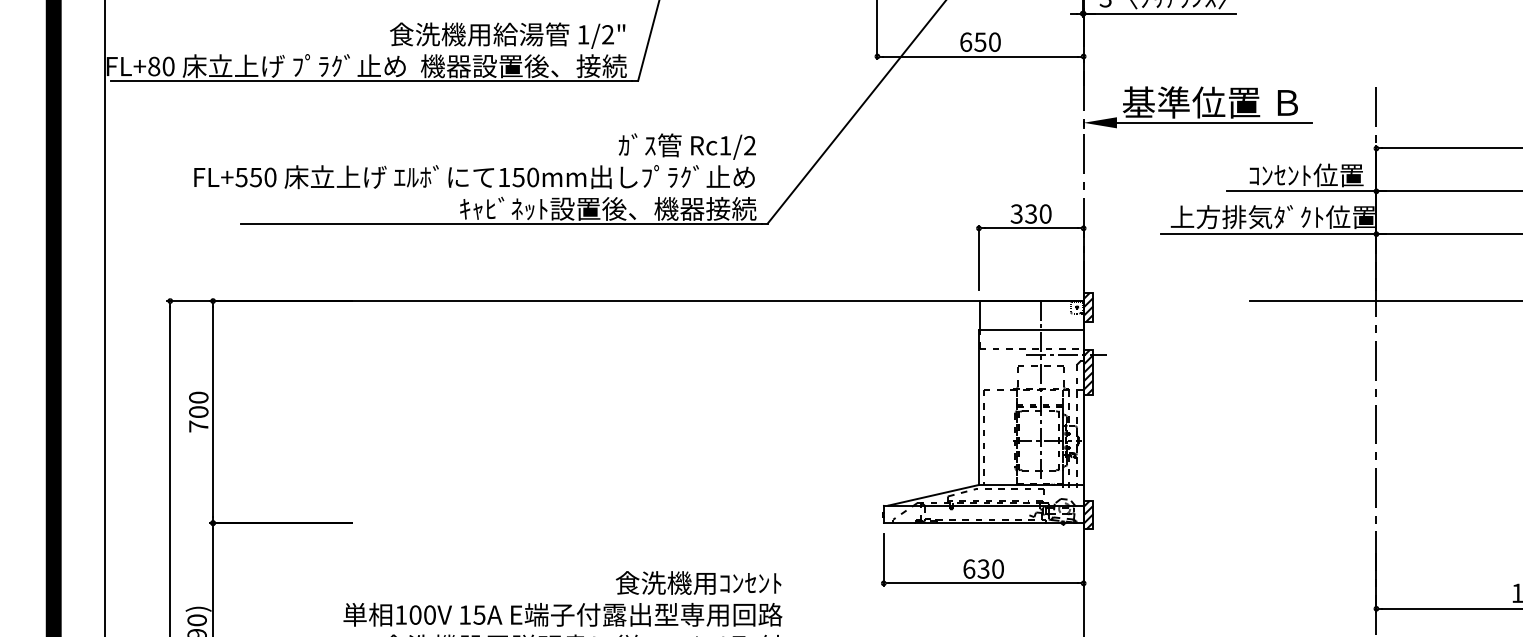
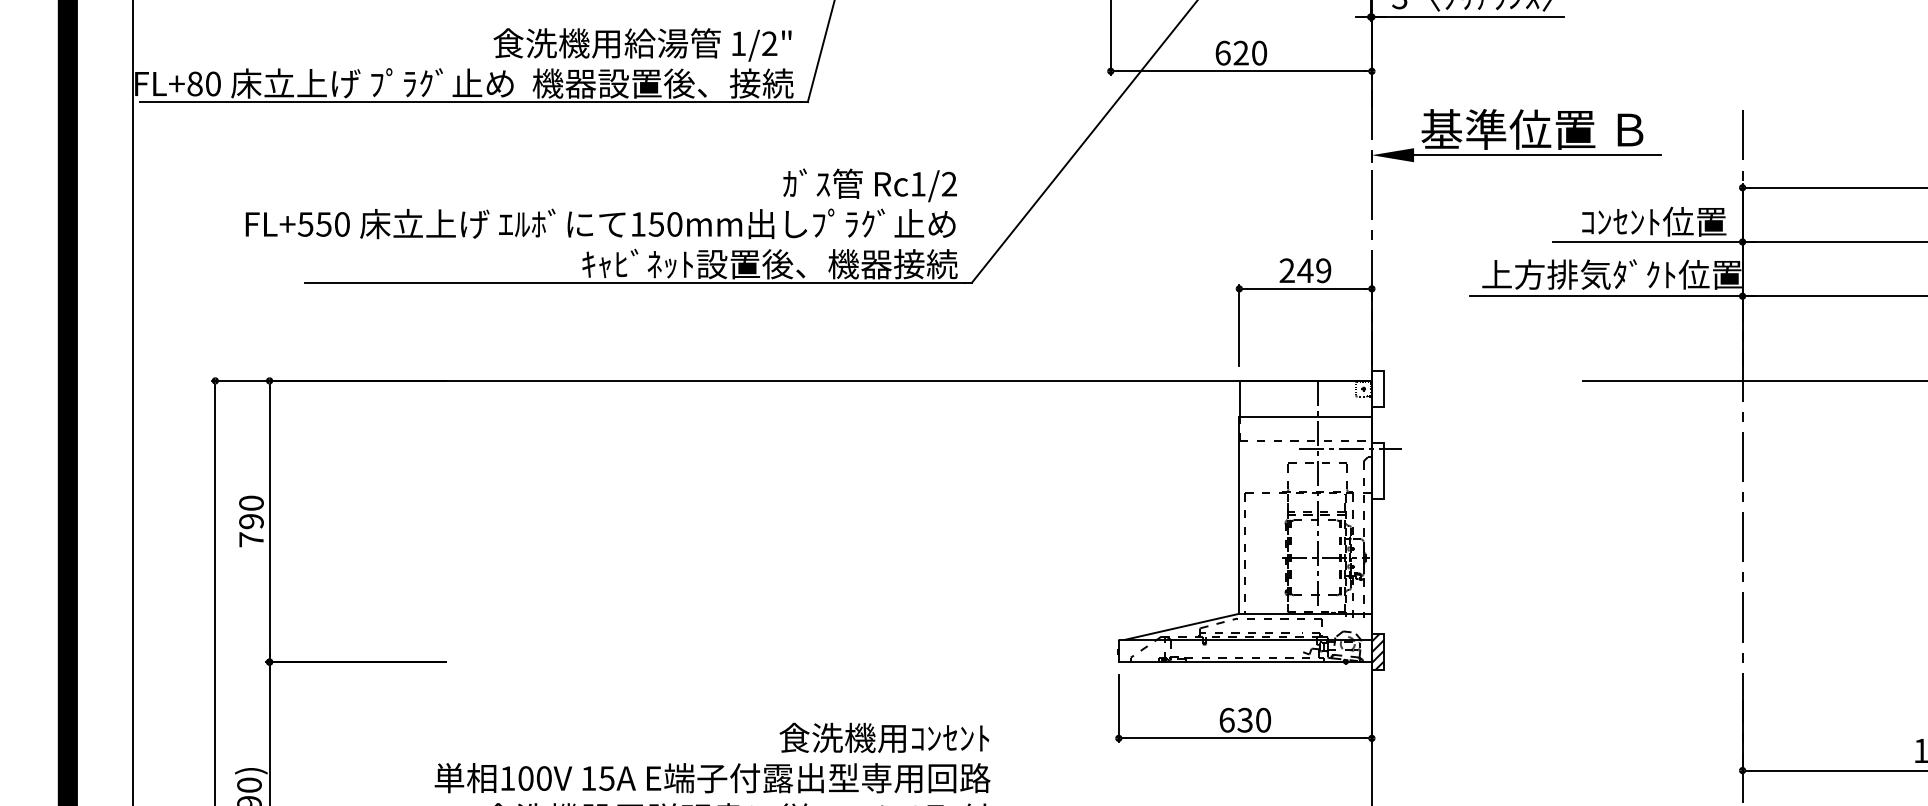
text: (979, 41) -> (1240, 52), 650 -> 620
text: (1031, 213) -> (1305, 270), 330 -> 249
hatch: (1088, 307) -> (1377, 388), removed
hatch: (1088, 372) -> (1377, 471), removed
text: (198, 412) -> (251, 521), 700 -> 790

